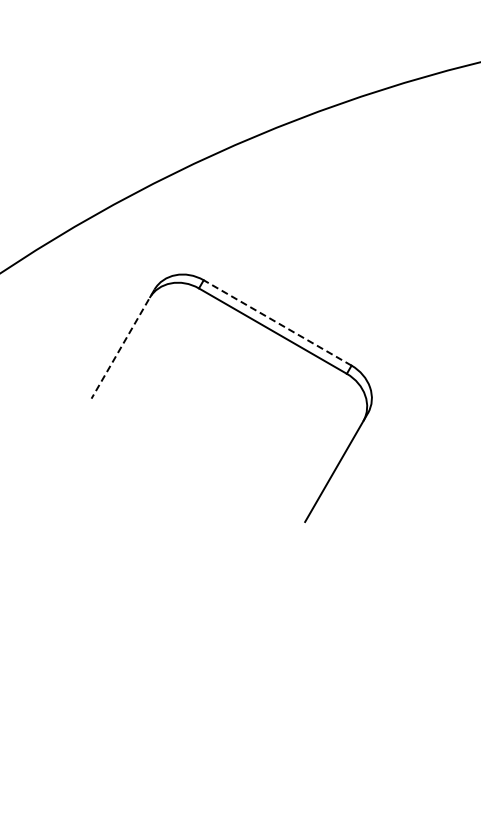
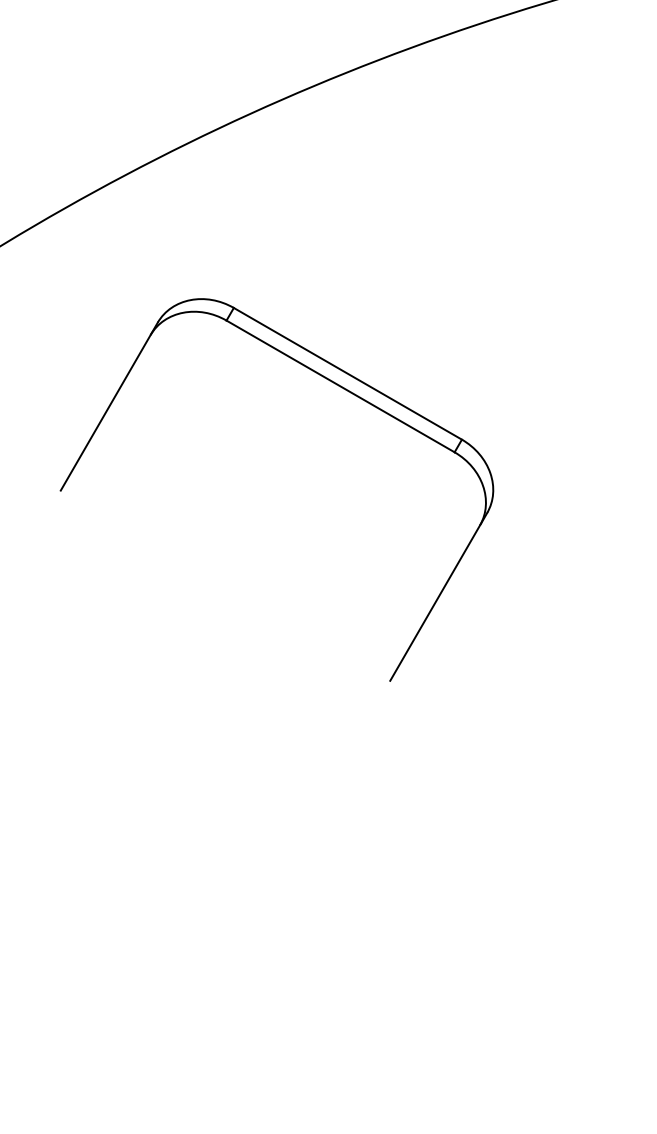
line: (277, 322) -> (347, 373), dashed -> solid
line: (123, 344) -> (110, 407), dashed -> solid

